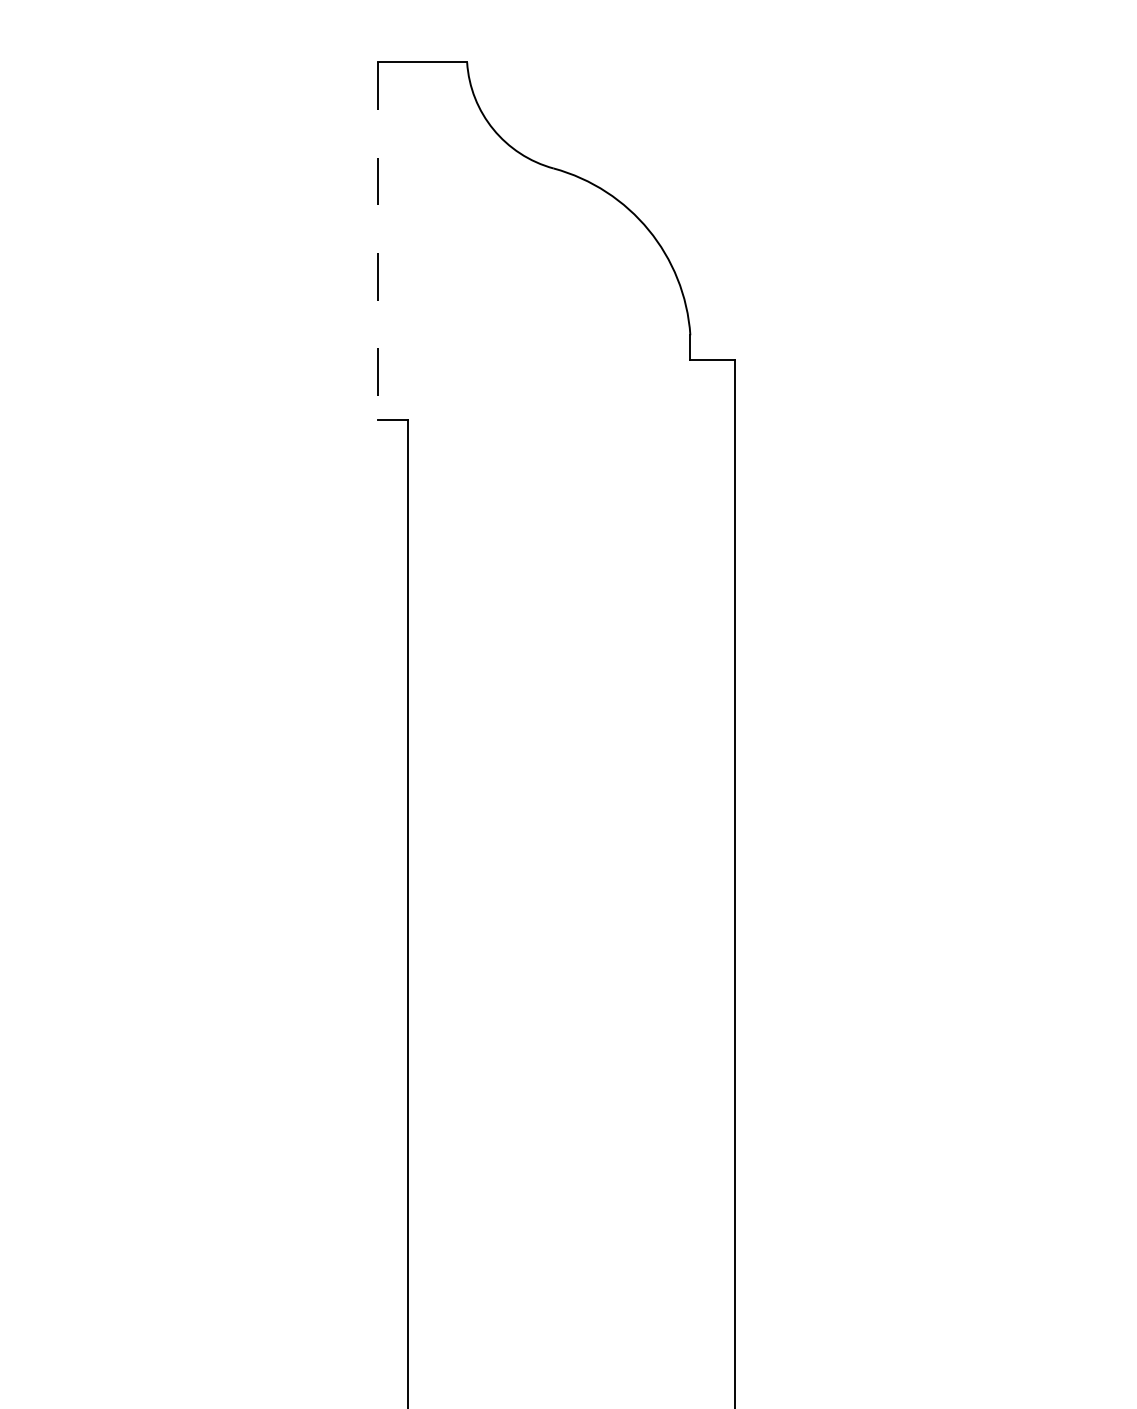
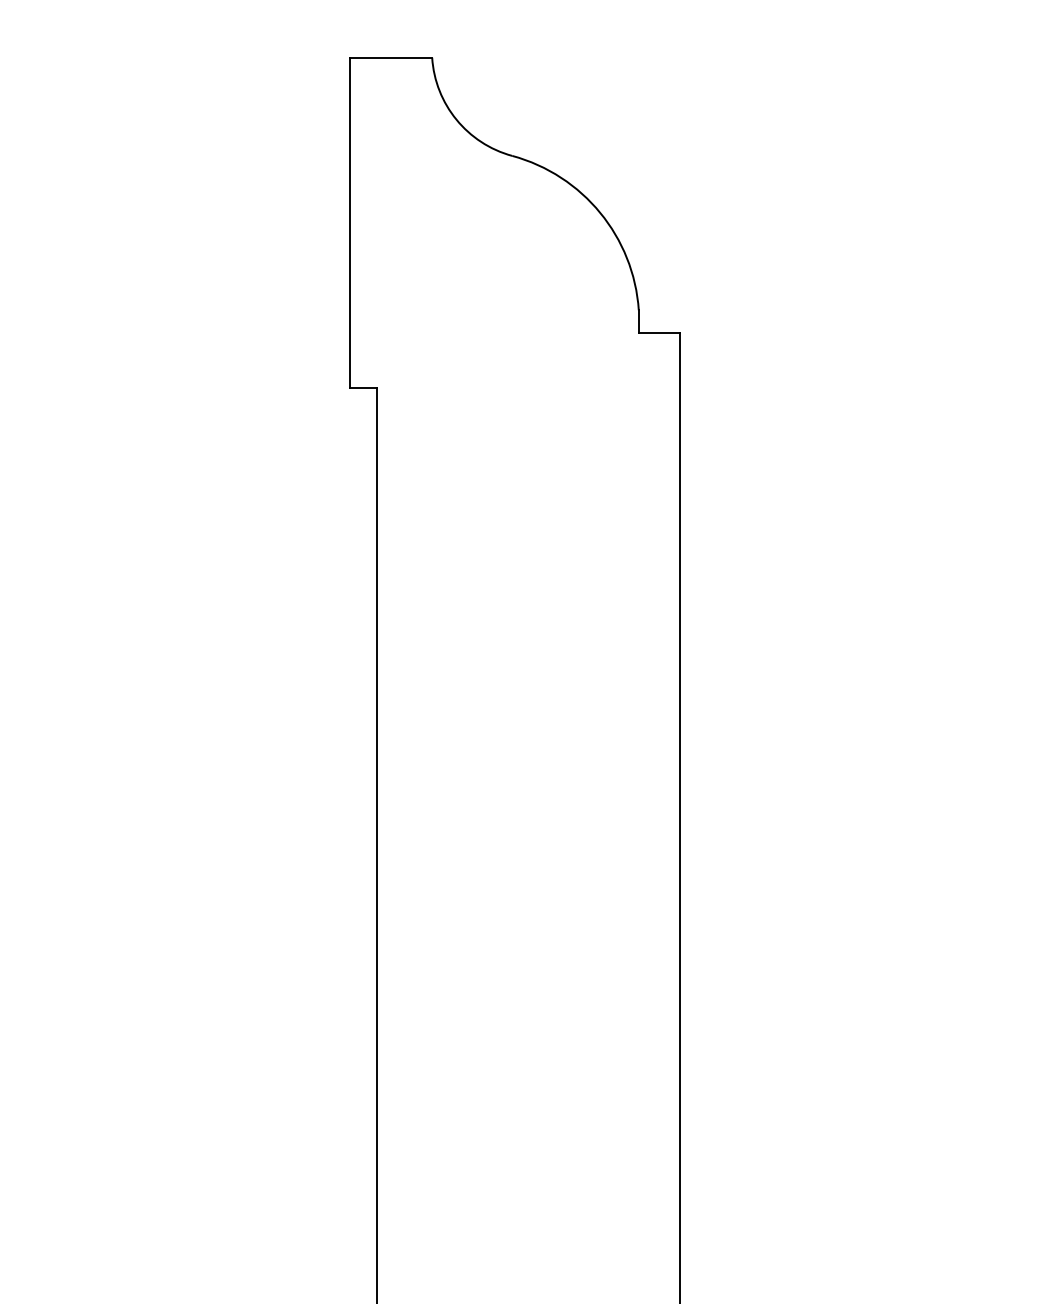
line: (377, 241) -> (349, 223), dashed -> solid

